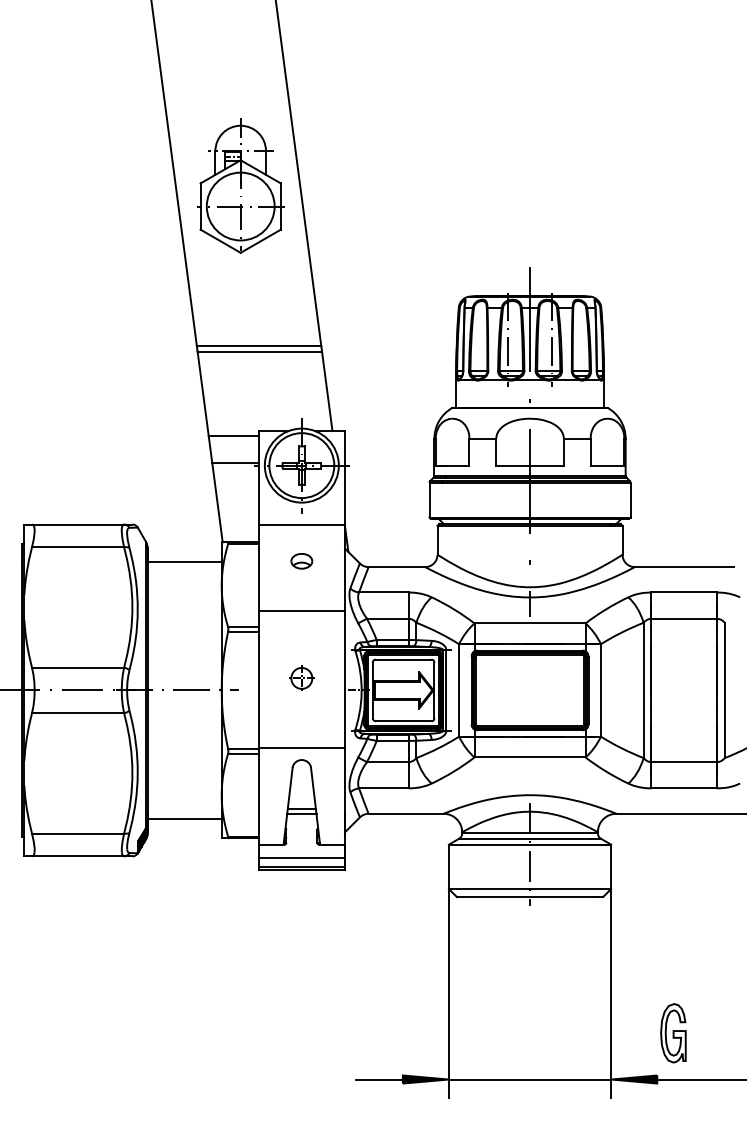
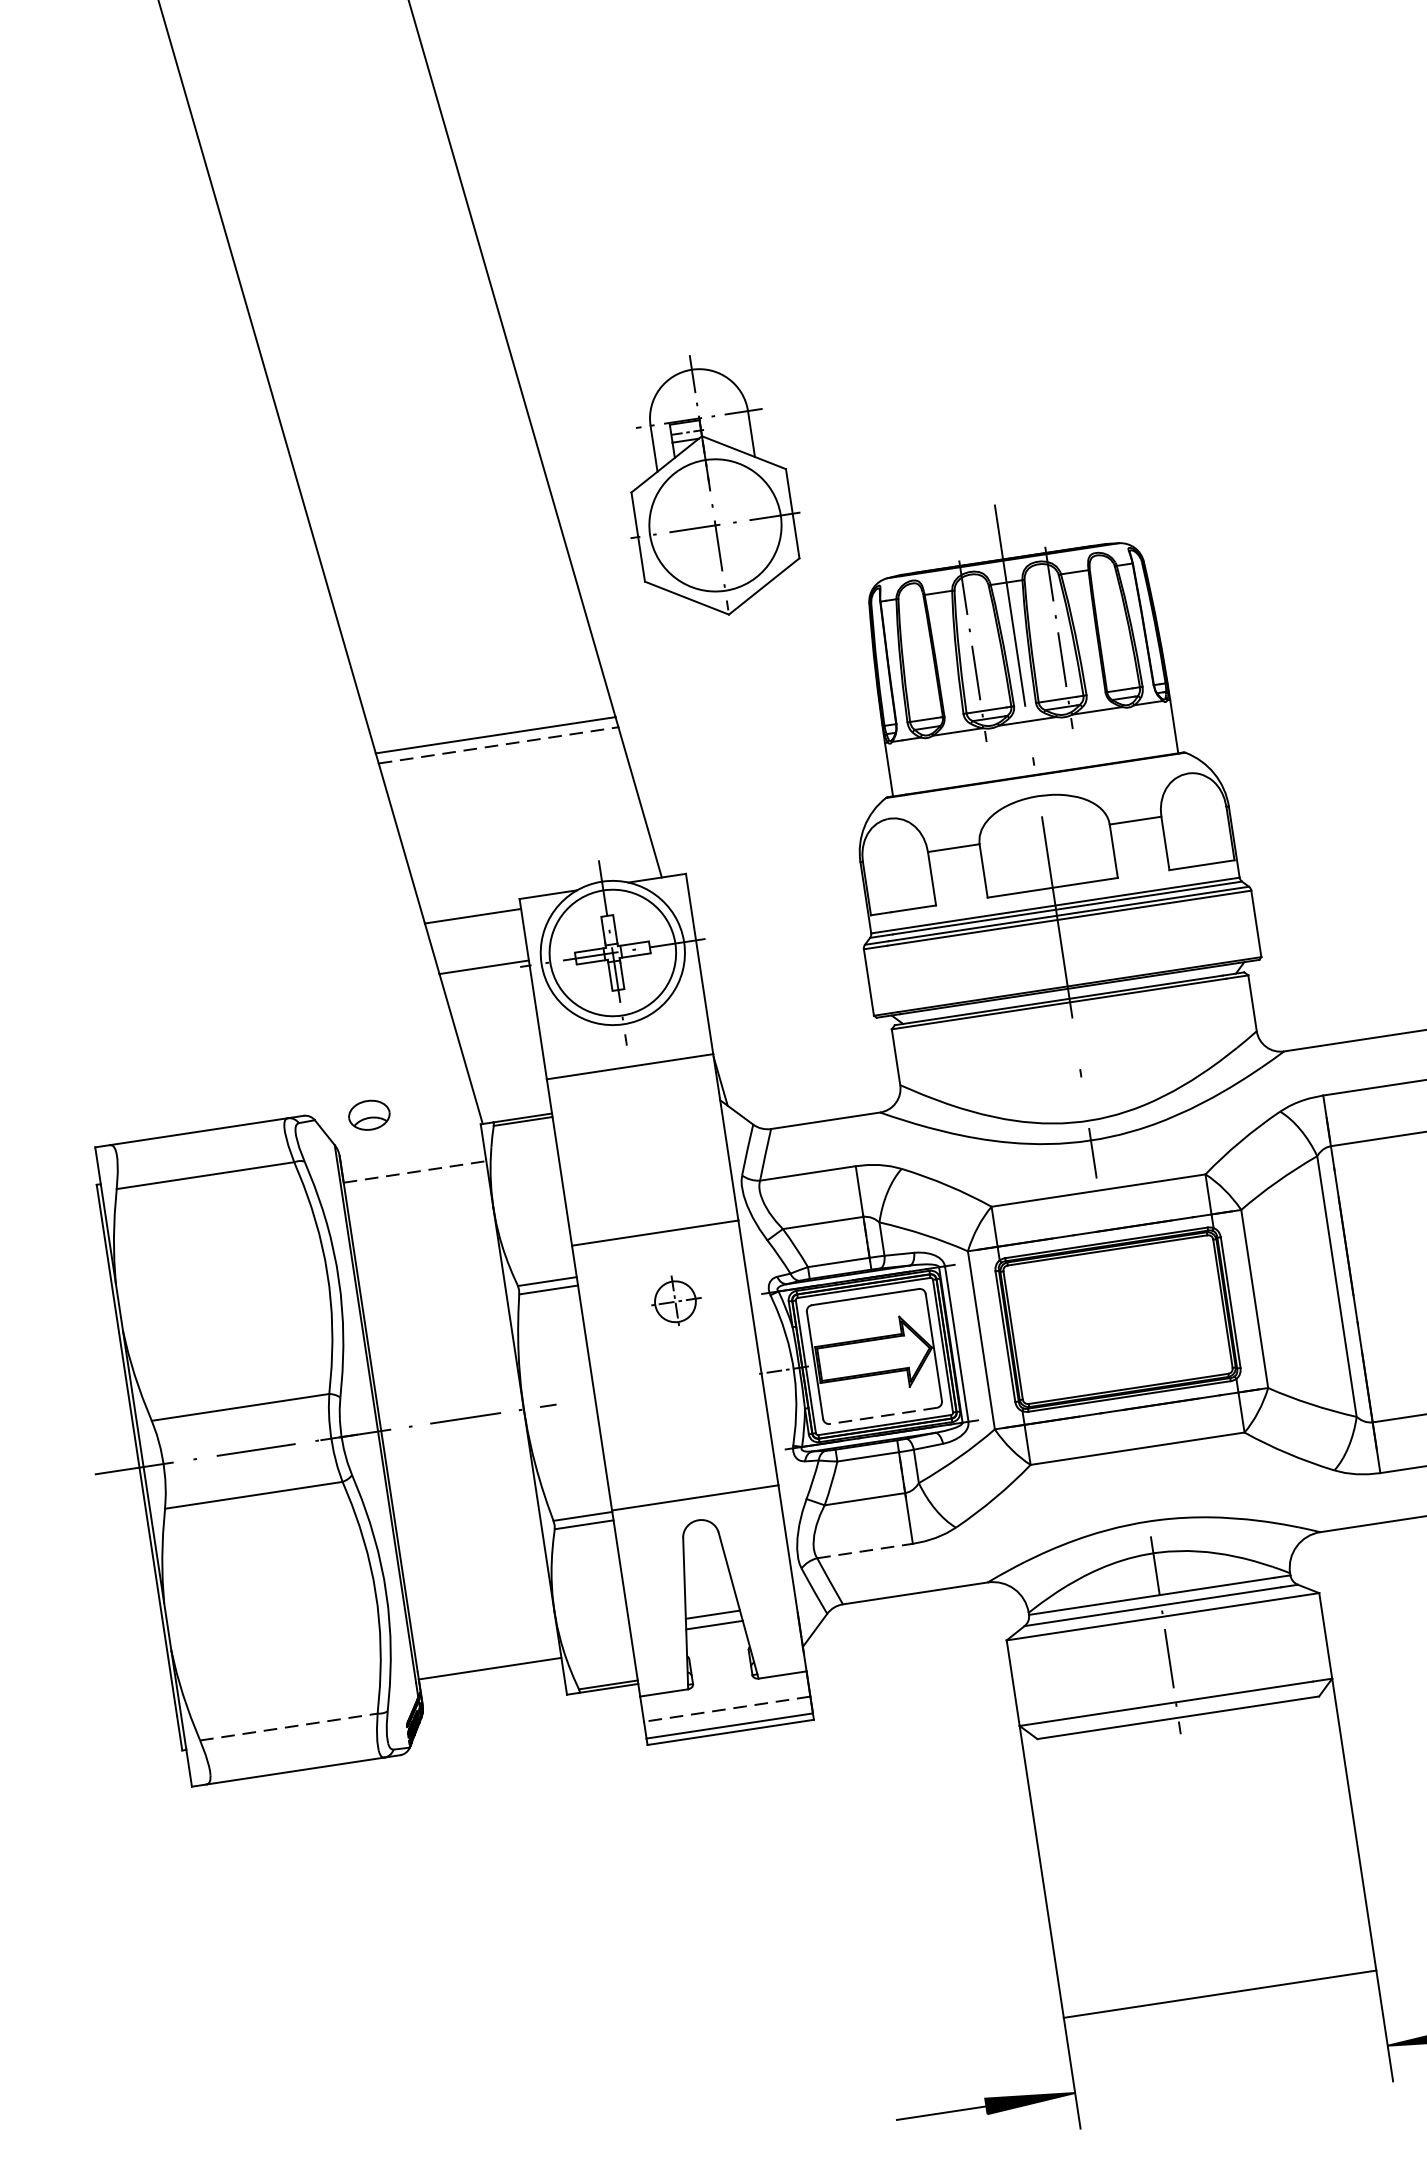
part: (240, 185) -> (708, 484), moved
line: (260, 351) -> (499, 745), solid -> dashed
line: (185, 561) -> (416, 1171), solid -> dashed
part: (301, 561) -> (368, 1115), moved
part: (301, 677) -> (674, 1300), moved
line: (403, 721) -> (883, 1416), solid -> dashed
line: (383, 788) -> (864, 1551), solid -> dashed
line: (78, 833) -> (289, 1726), solid -> dashed
line: (301, 858) -> (726, 1710), solid -> dashed
line: (529, 1079) -> (1219, 1994), moved

